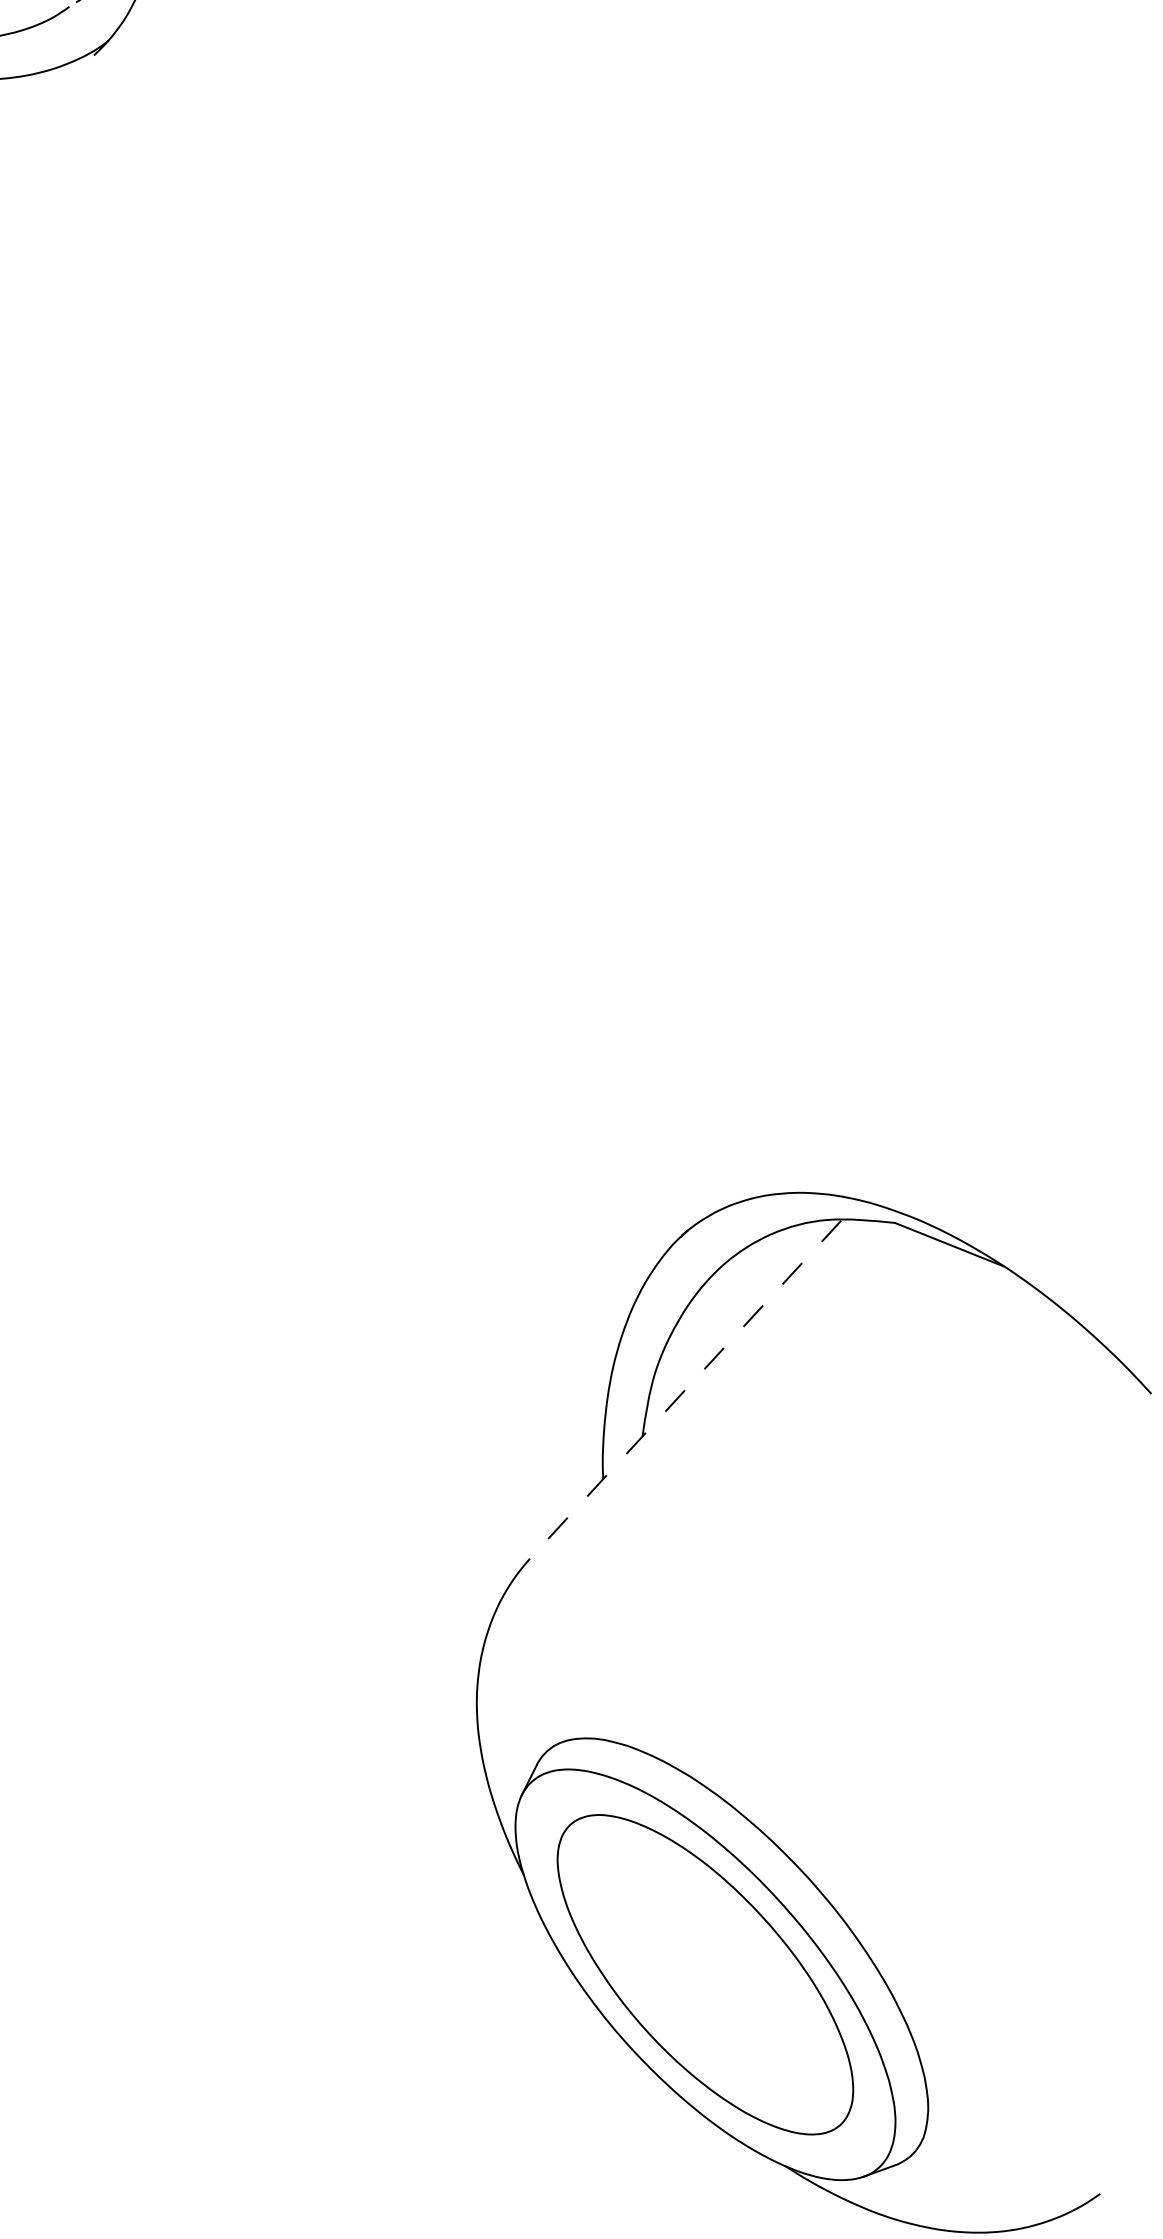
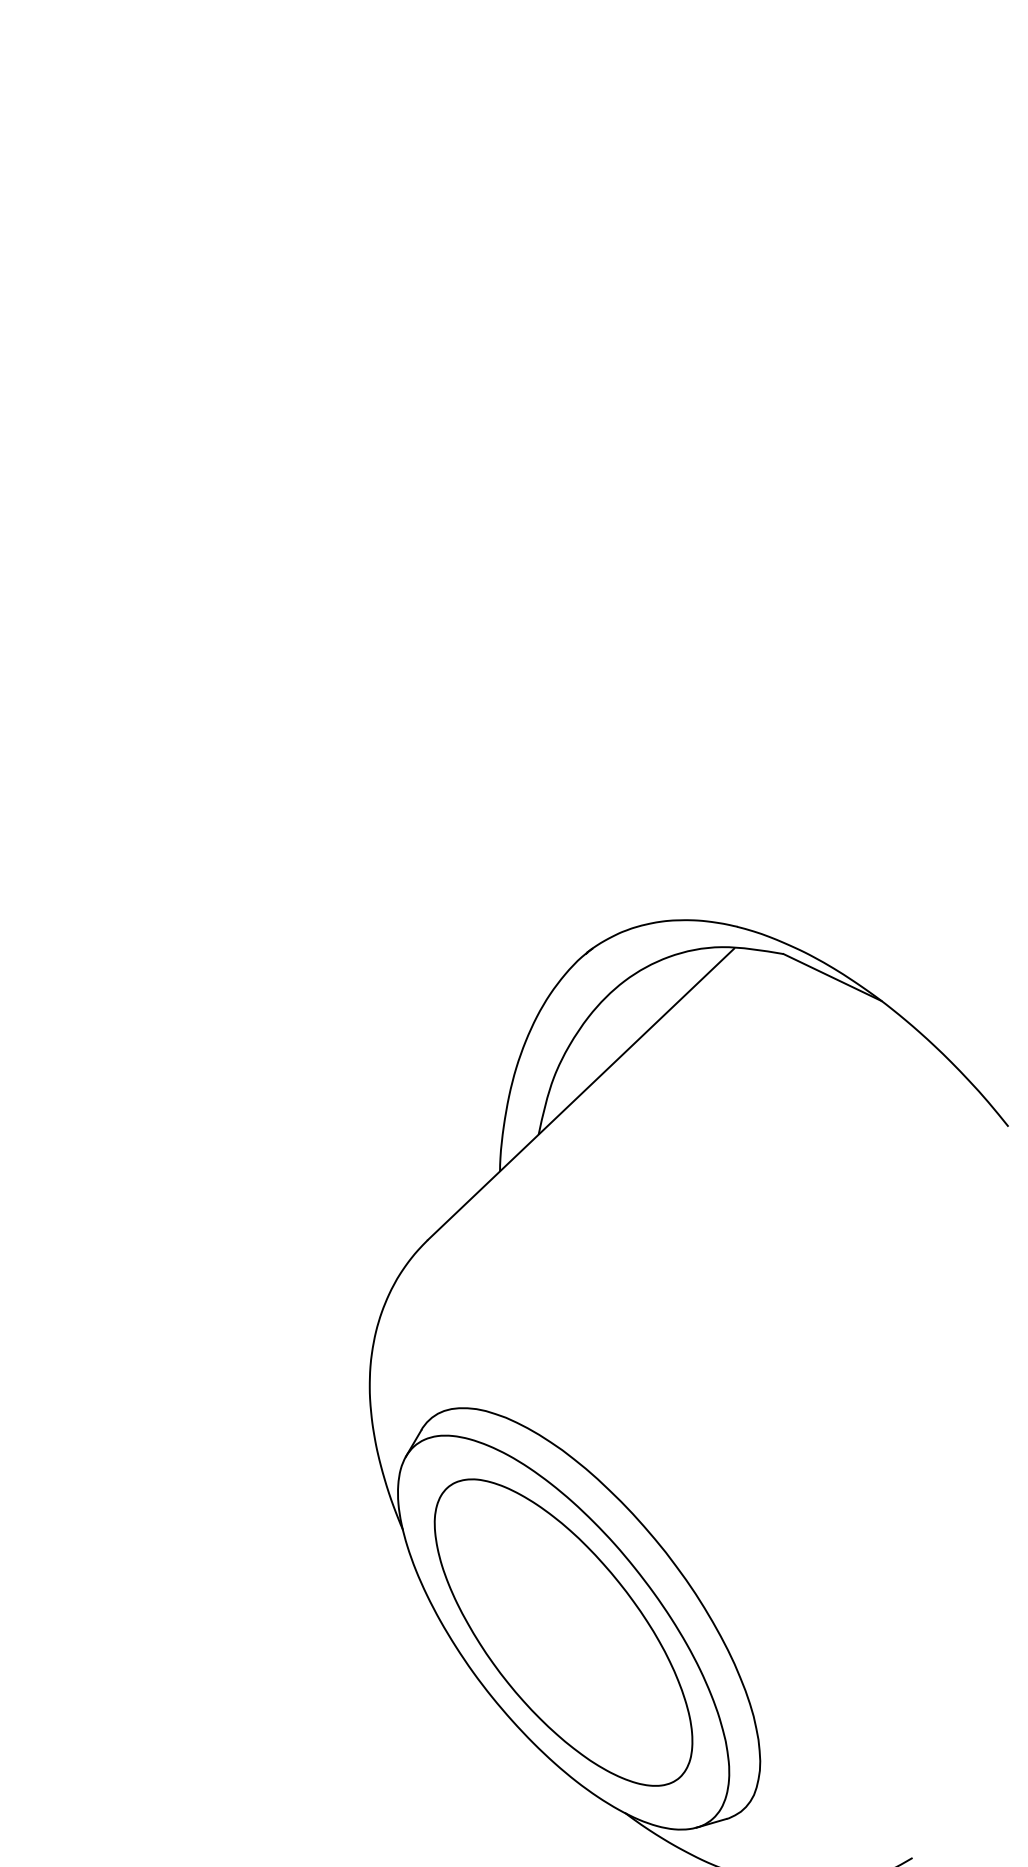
line: (685, 1389) -> (580, 1094), dashed -> solid

